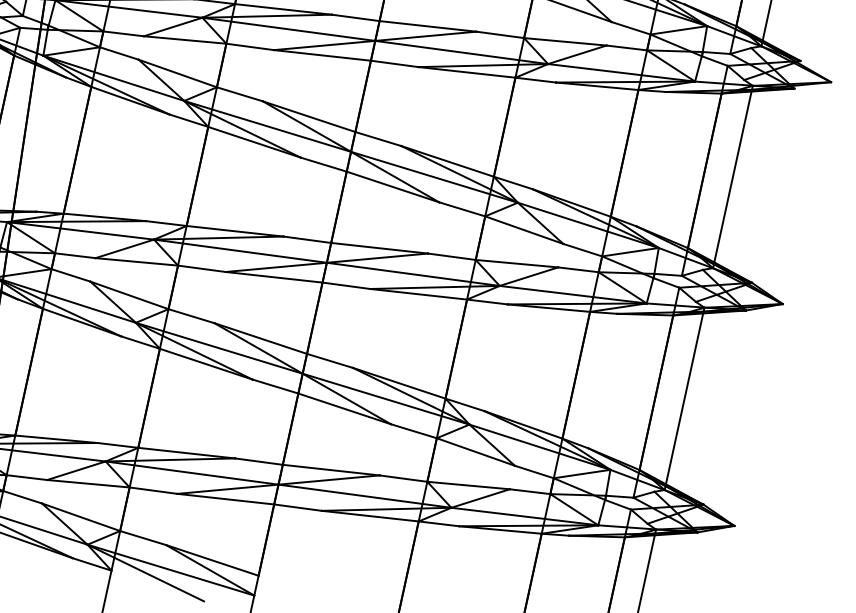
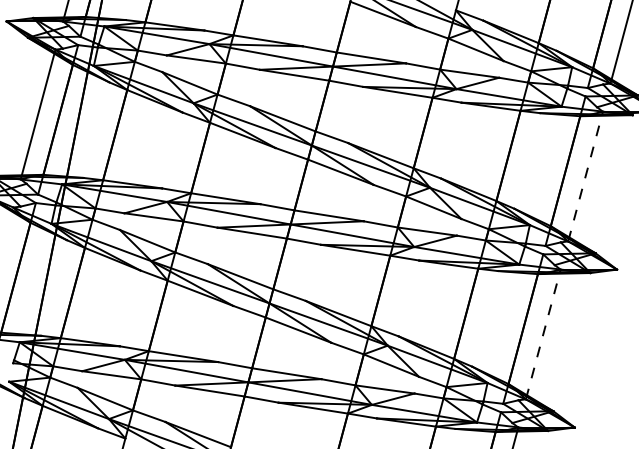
line: (732, 176) -> (585, 176), solid -> dashed
line: (684, 398) -> (543, 334), solid -> dashed

